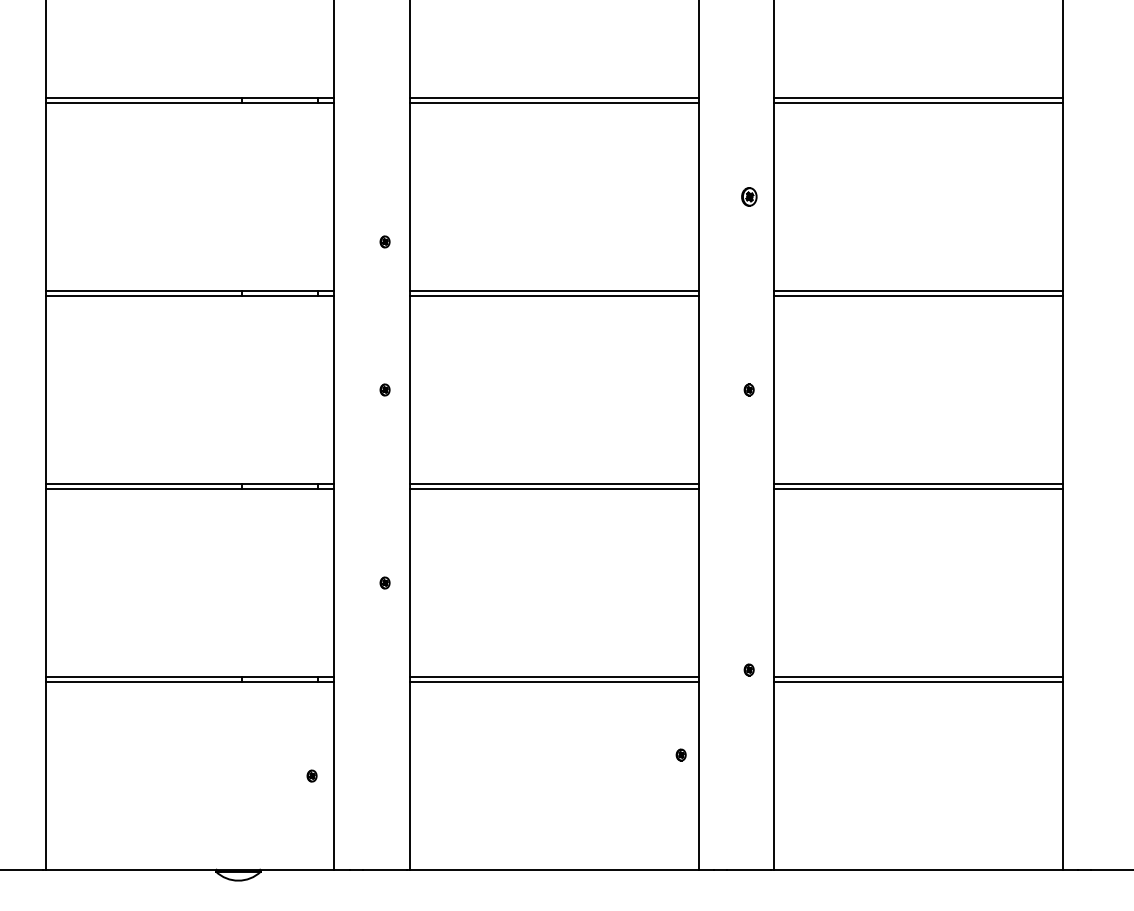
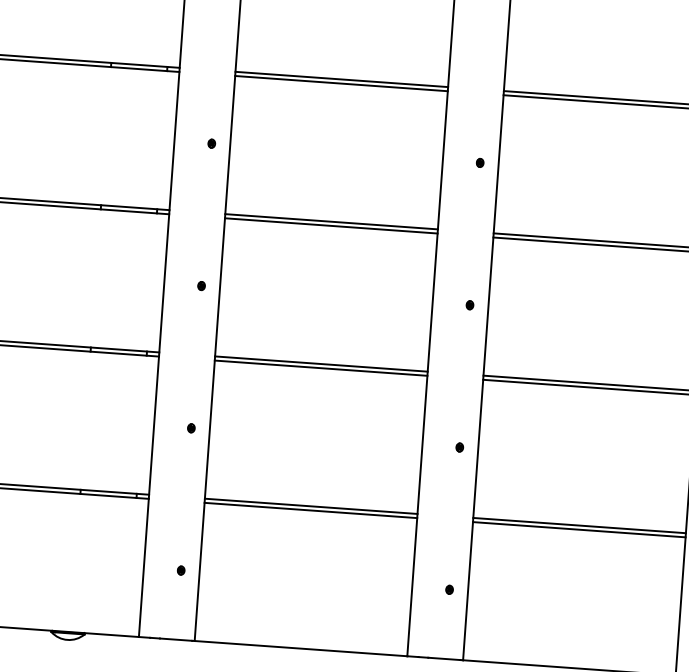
part: (748, 196) -> (479, 162), size x0.62
part: (384, 241) -> (211, 143), moved
part: (748, 669) -> (459, 447), moved
part: (680, 754) -> (449, 589), moved
part: (311, 775) -> (180, 570), moved

